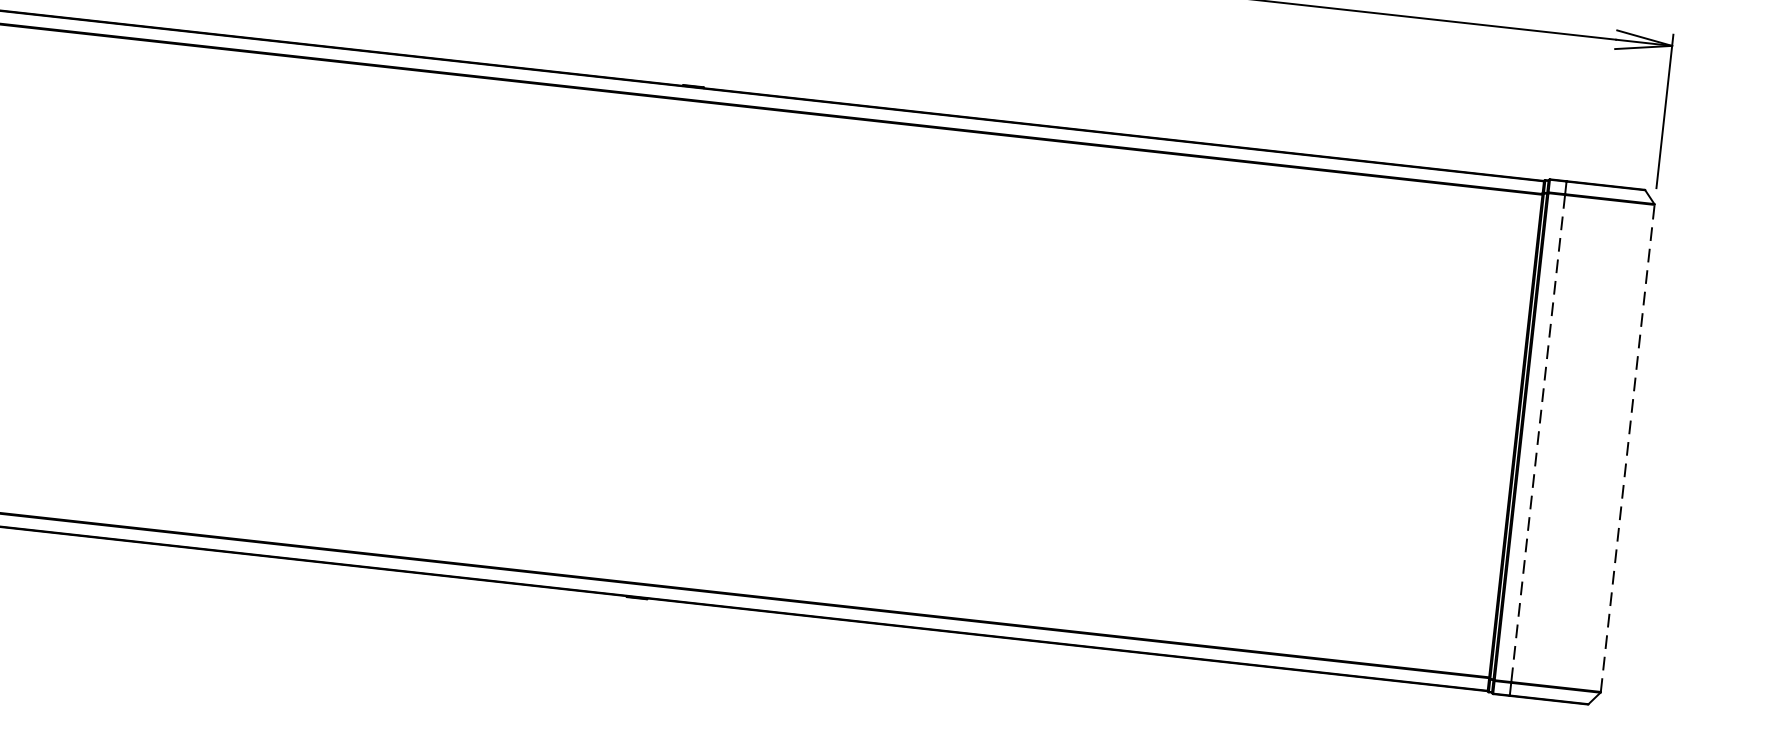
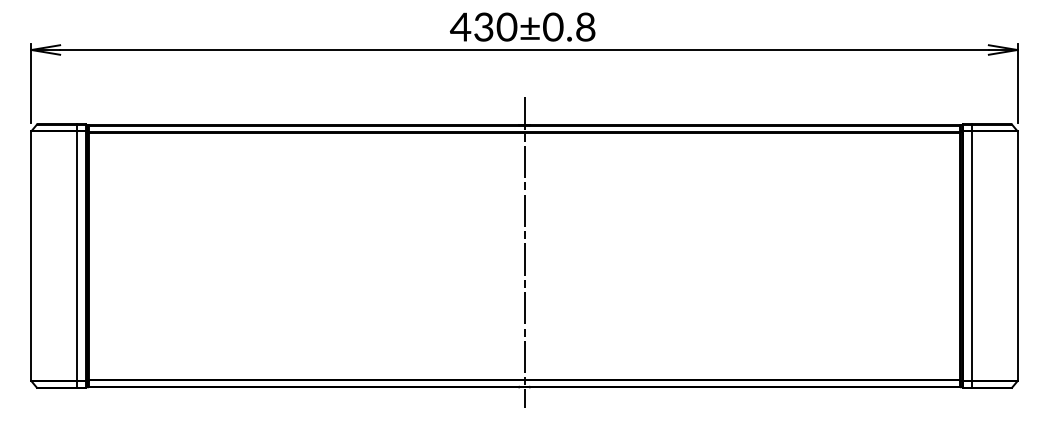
line: (666, 334) -> (524, 252), added
line: (1537, 439) -> (971, 256), dashed -> solid
line: (1627, 449) -> (1017, 256), dashed -> solid

